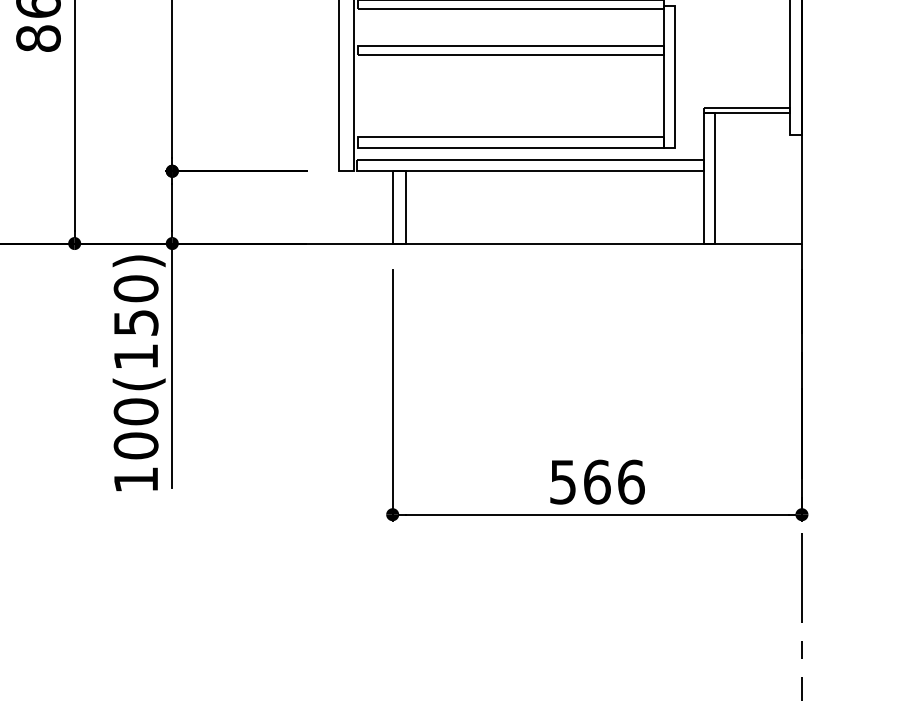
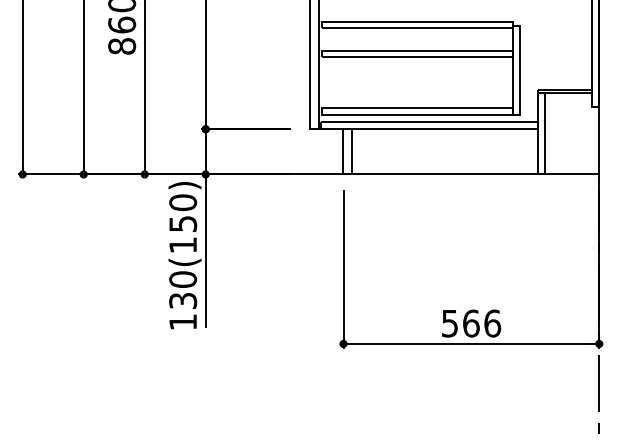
text: (136, 445) -> (183, 300), 100(150) -> 130(150)

